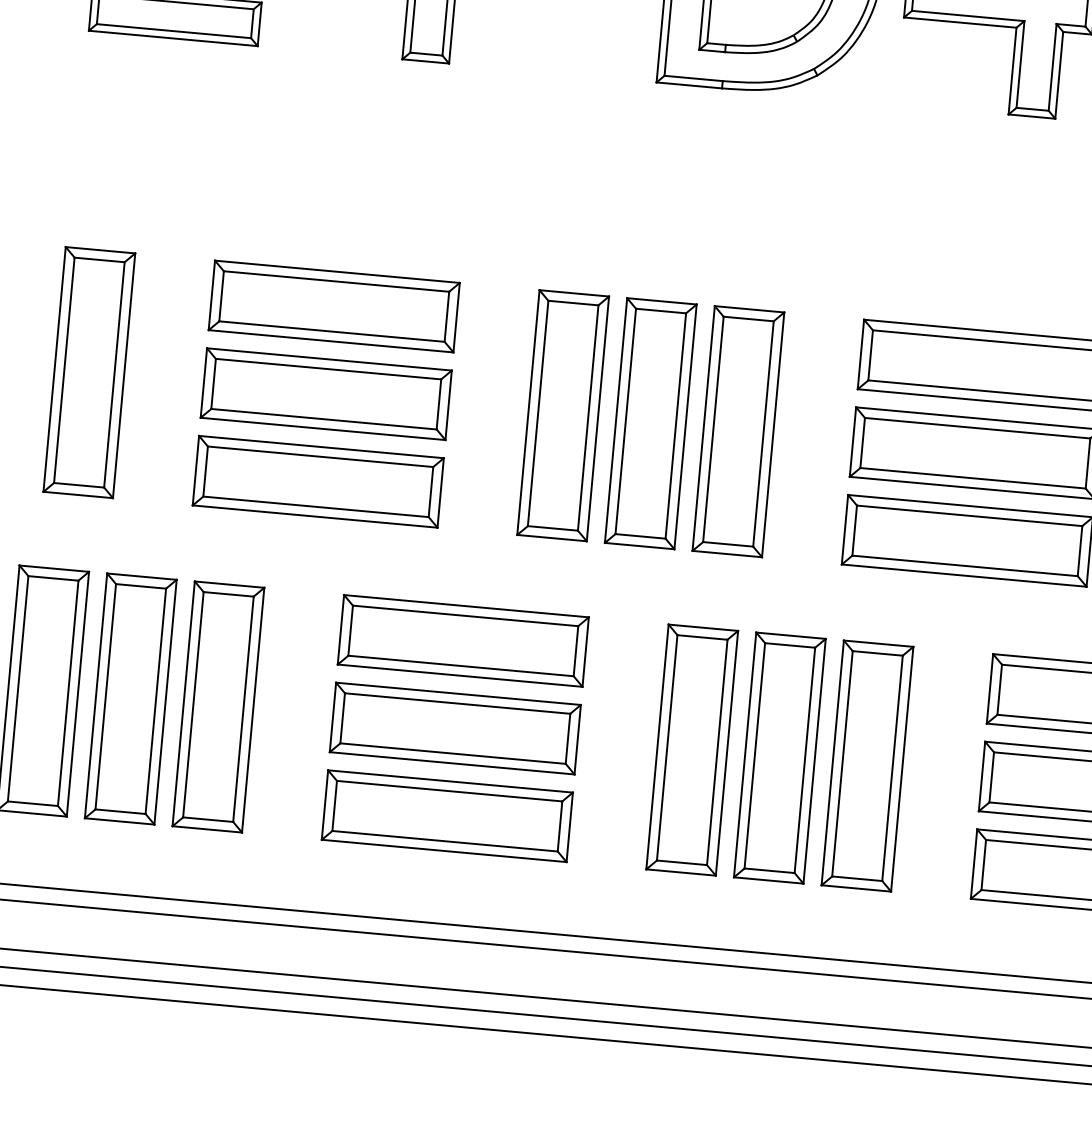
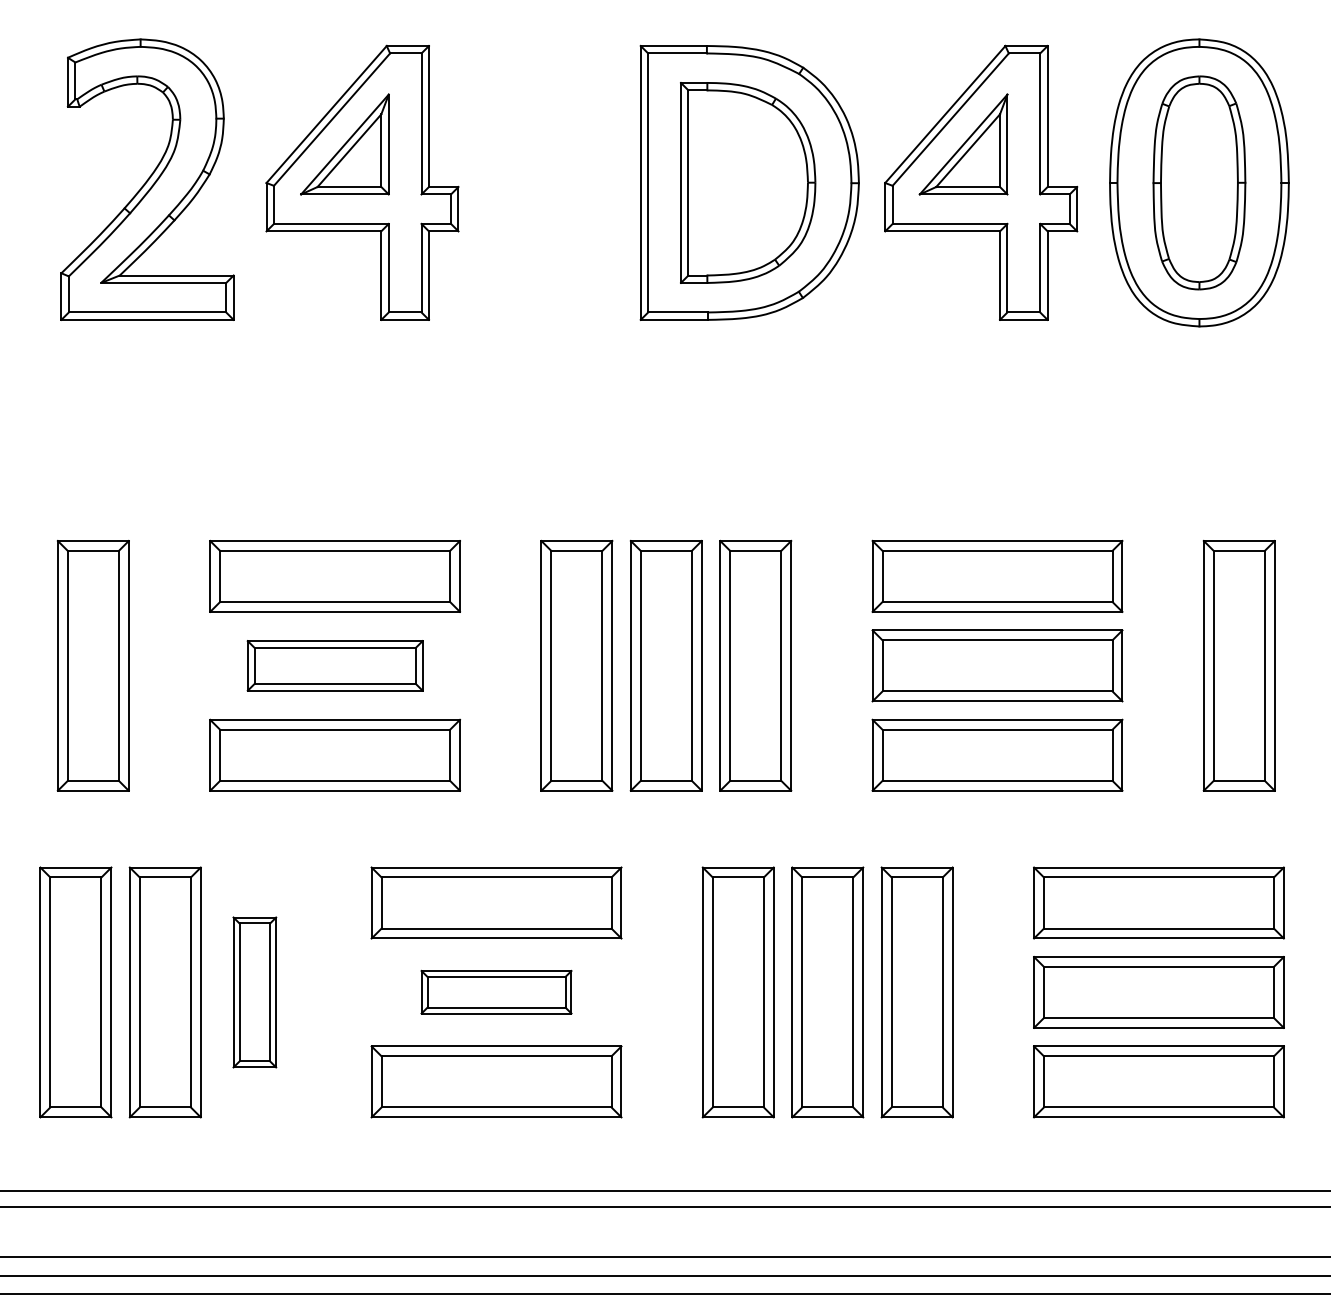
part: (326, 393) -> (335, 665), size x0.7
part: (218, 707) -> (254, 992), size x0.6
part: (455, 727) -> (496, 991), size x0.6

